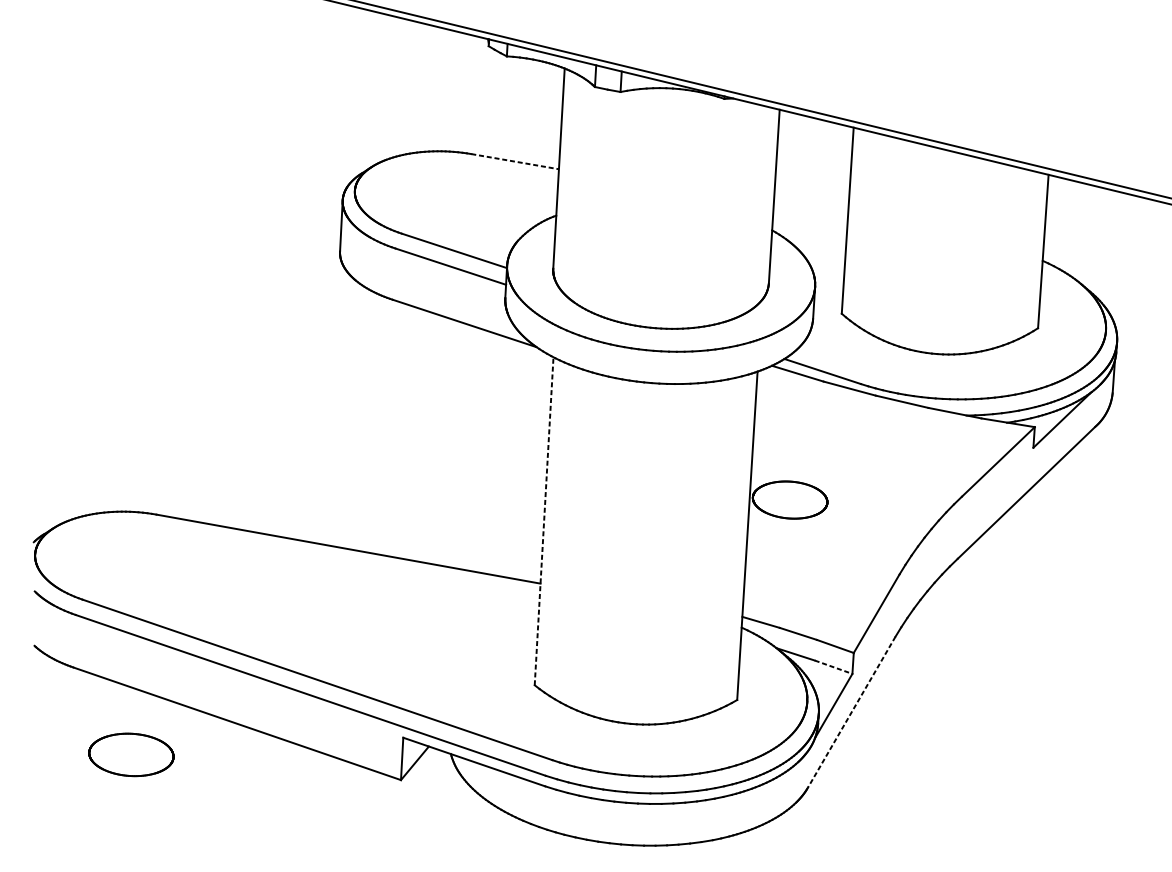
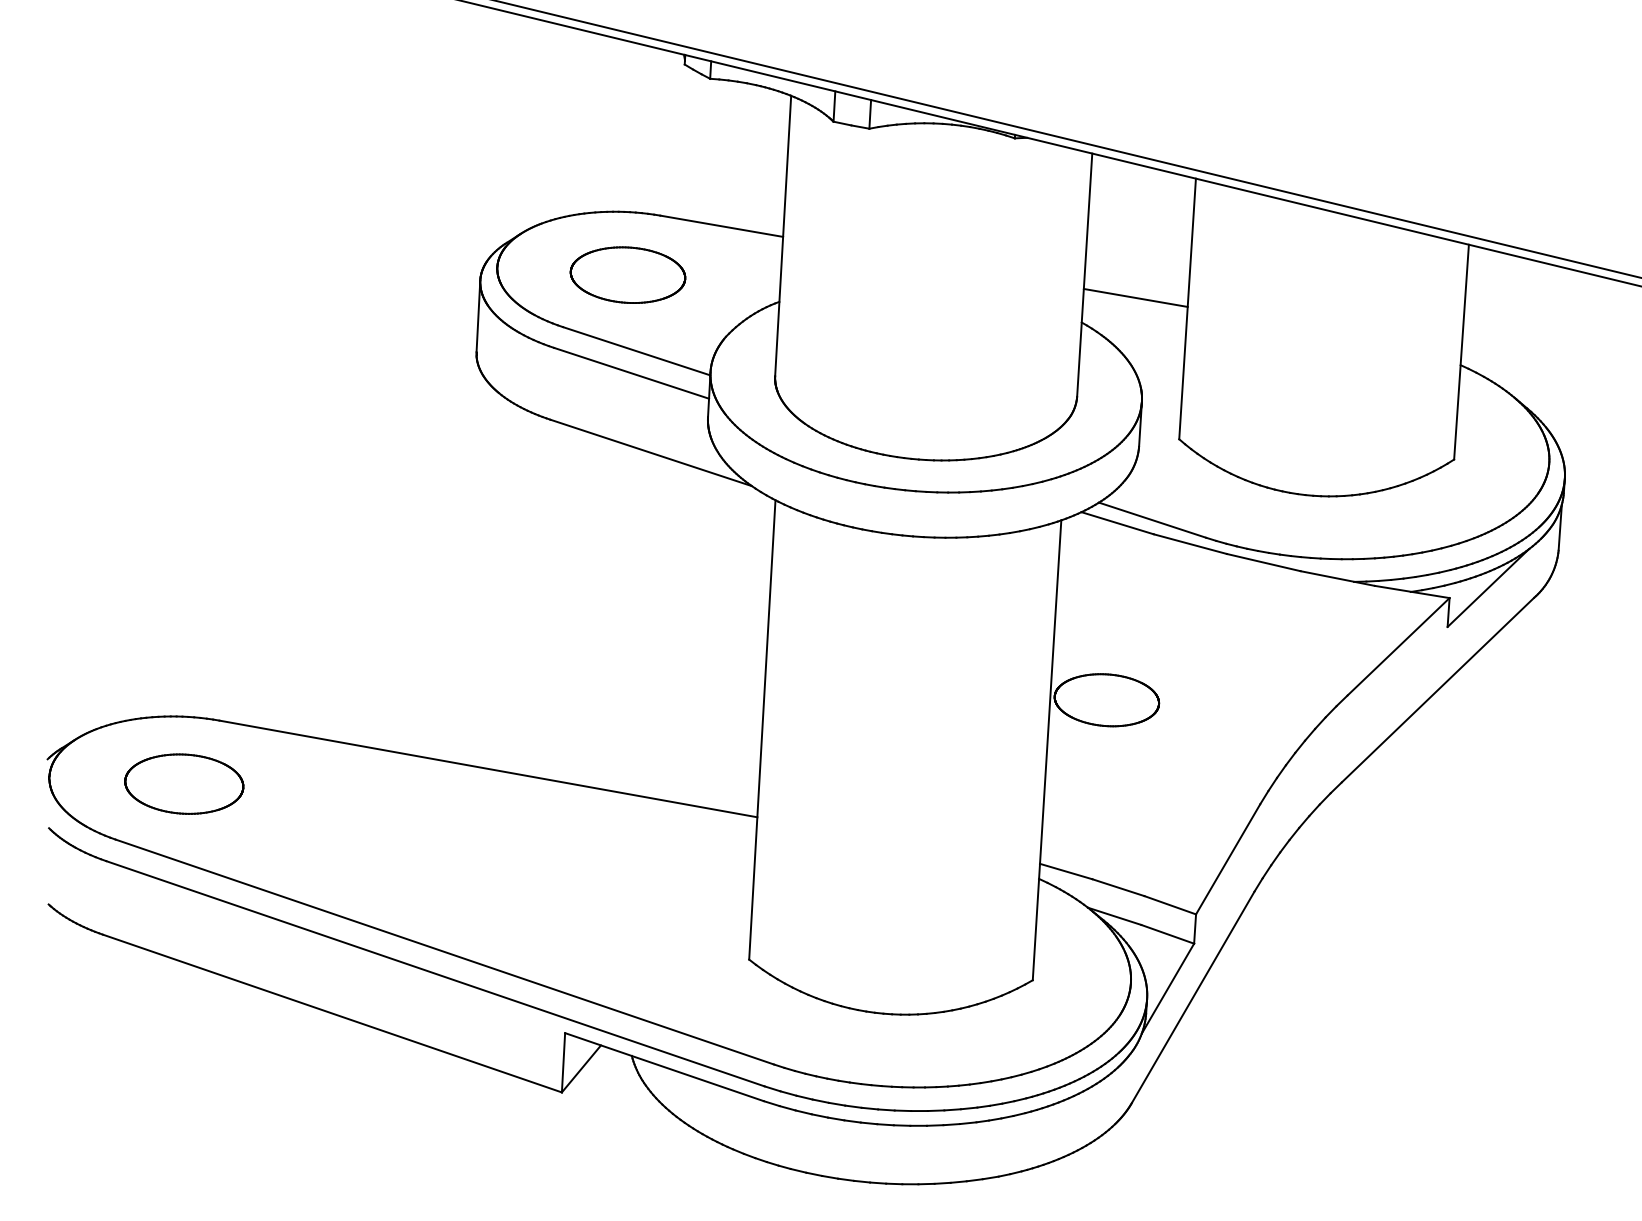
line: (515, 161) -> (722, 226), dashed -> solid
part: (447, 196) -> (627, 274), added
line: (810, 212) -> (1135, 297), added
line: (544, 520) -> (762, 729), dashed -> solid
line: (834, 667) -> (1168, 934), dashed -> solid
line: (851, 712) -> (1192, 997), dashed -> solid
part: (131, 754) -> (184, 783), moved

